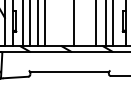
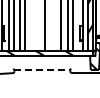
line: (69, 71) -> (42, 69), solid -> dashed

